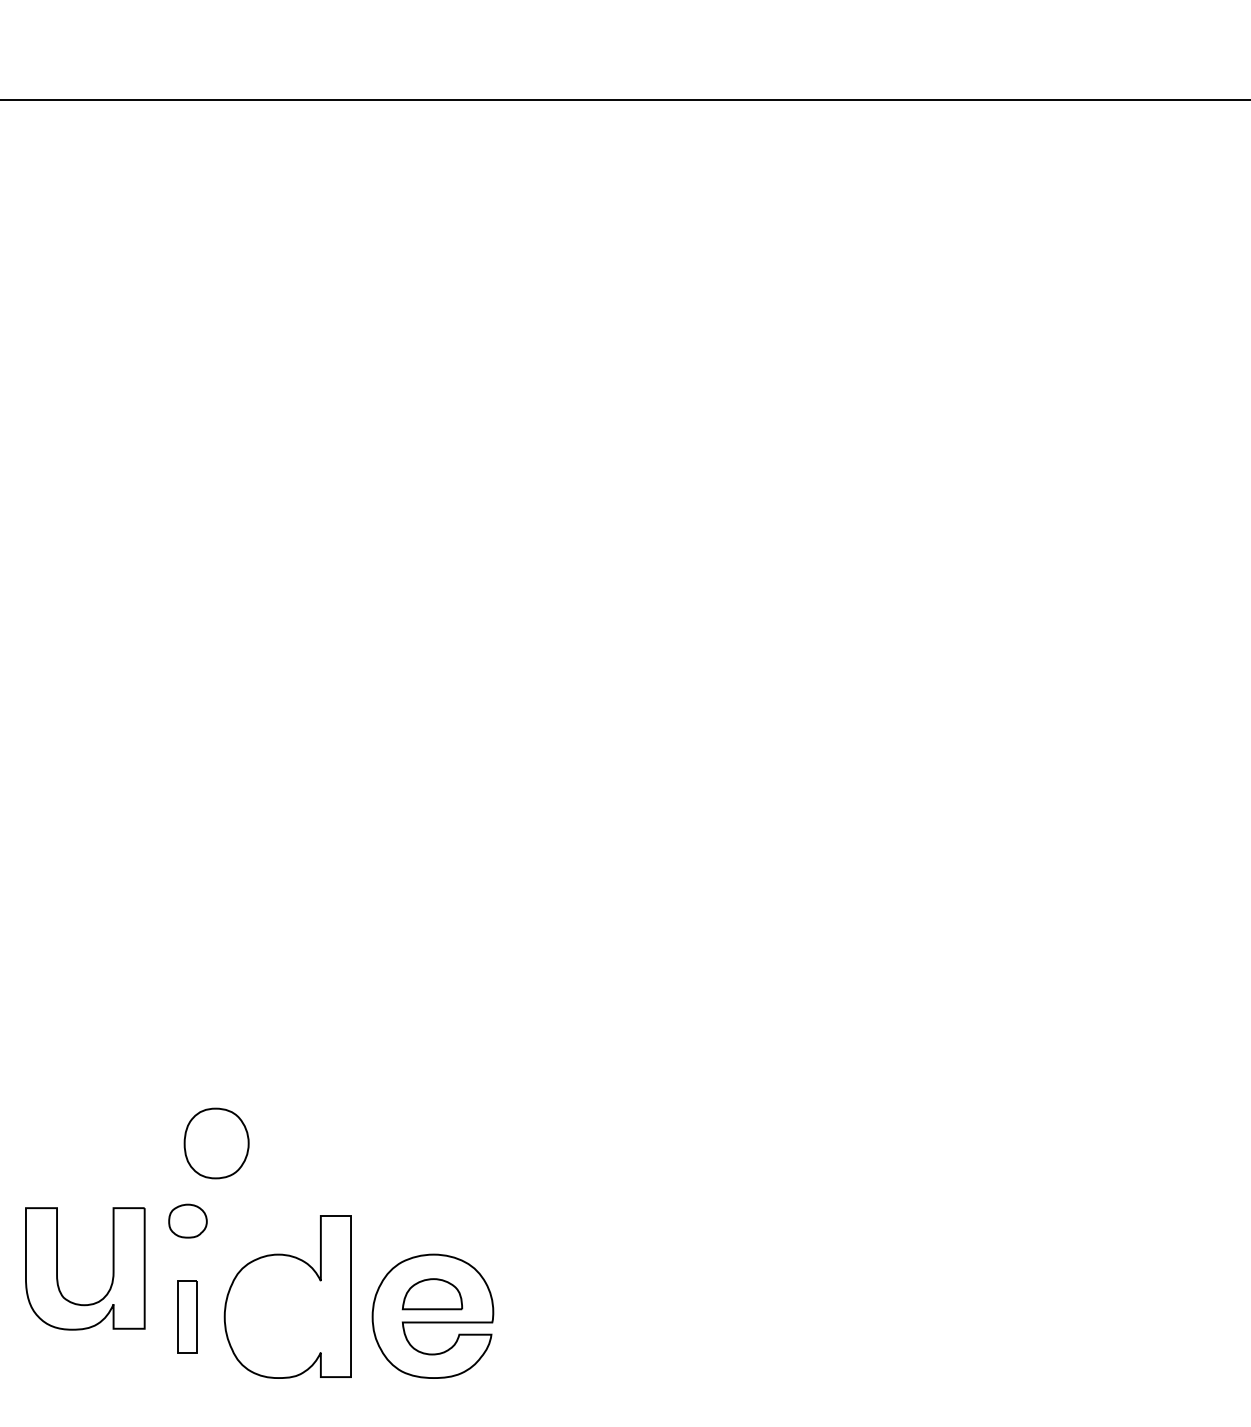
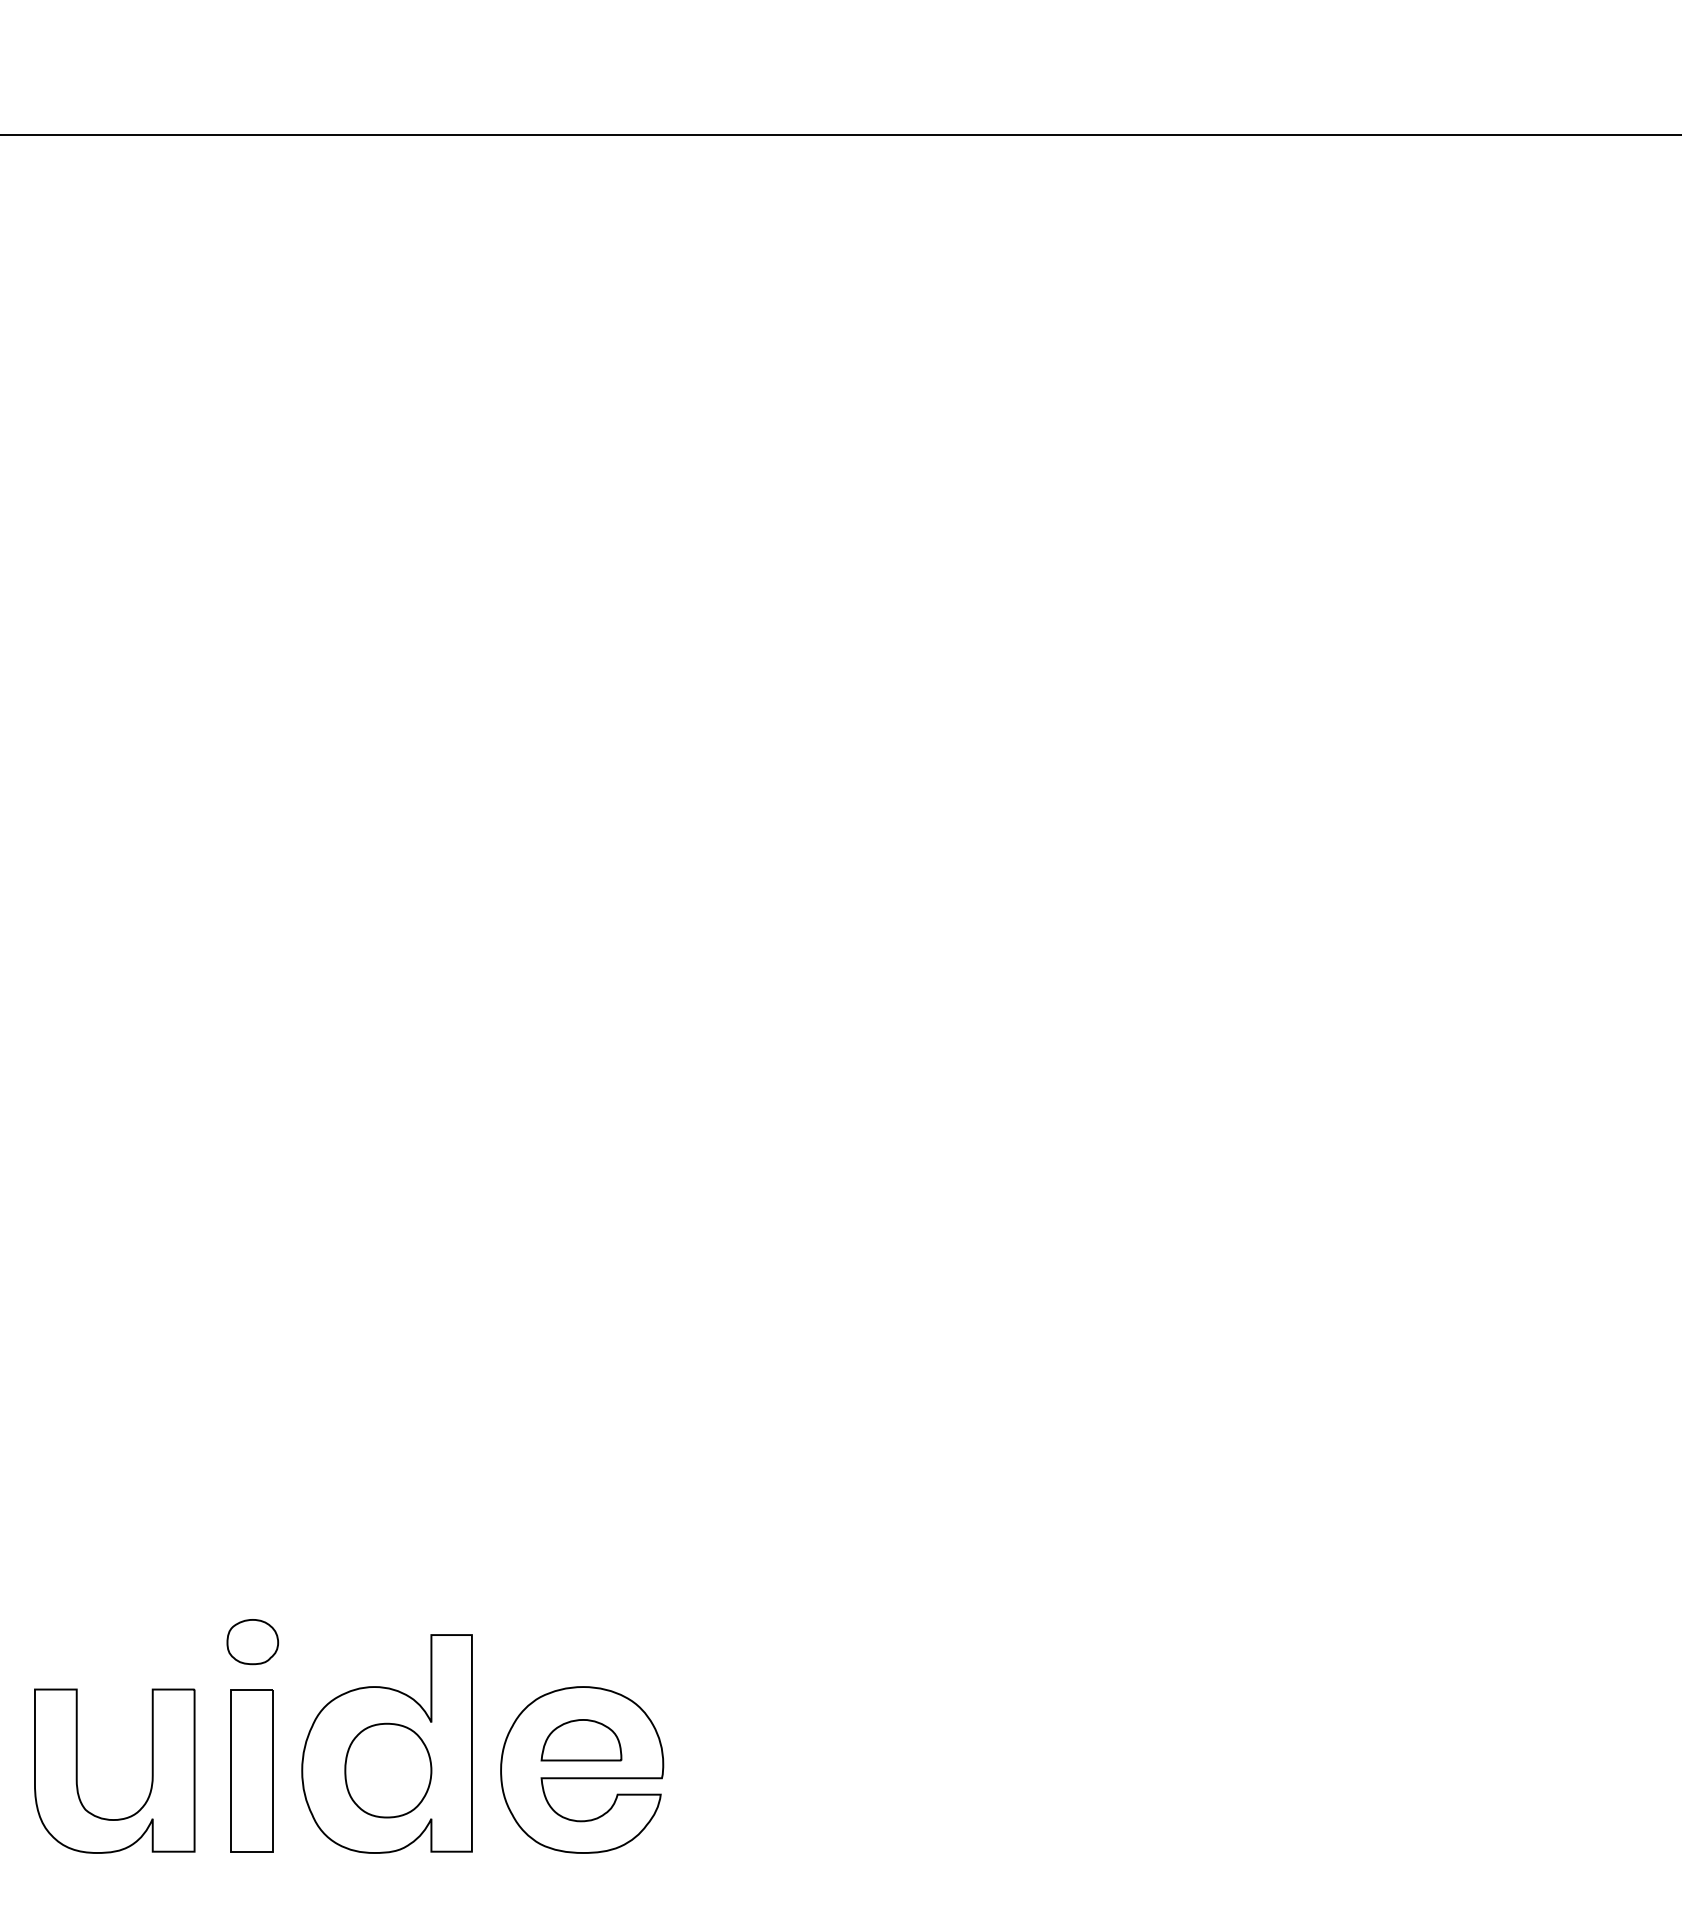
part: (216, 1143) -> (388, 1770), moved
part: (57, 1268) -> (77, 1770), moved
part: (187, 1316) -> (251, 1770), size x1.67

